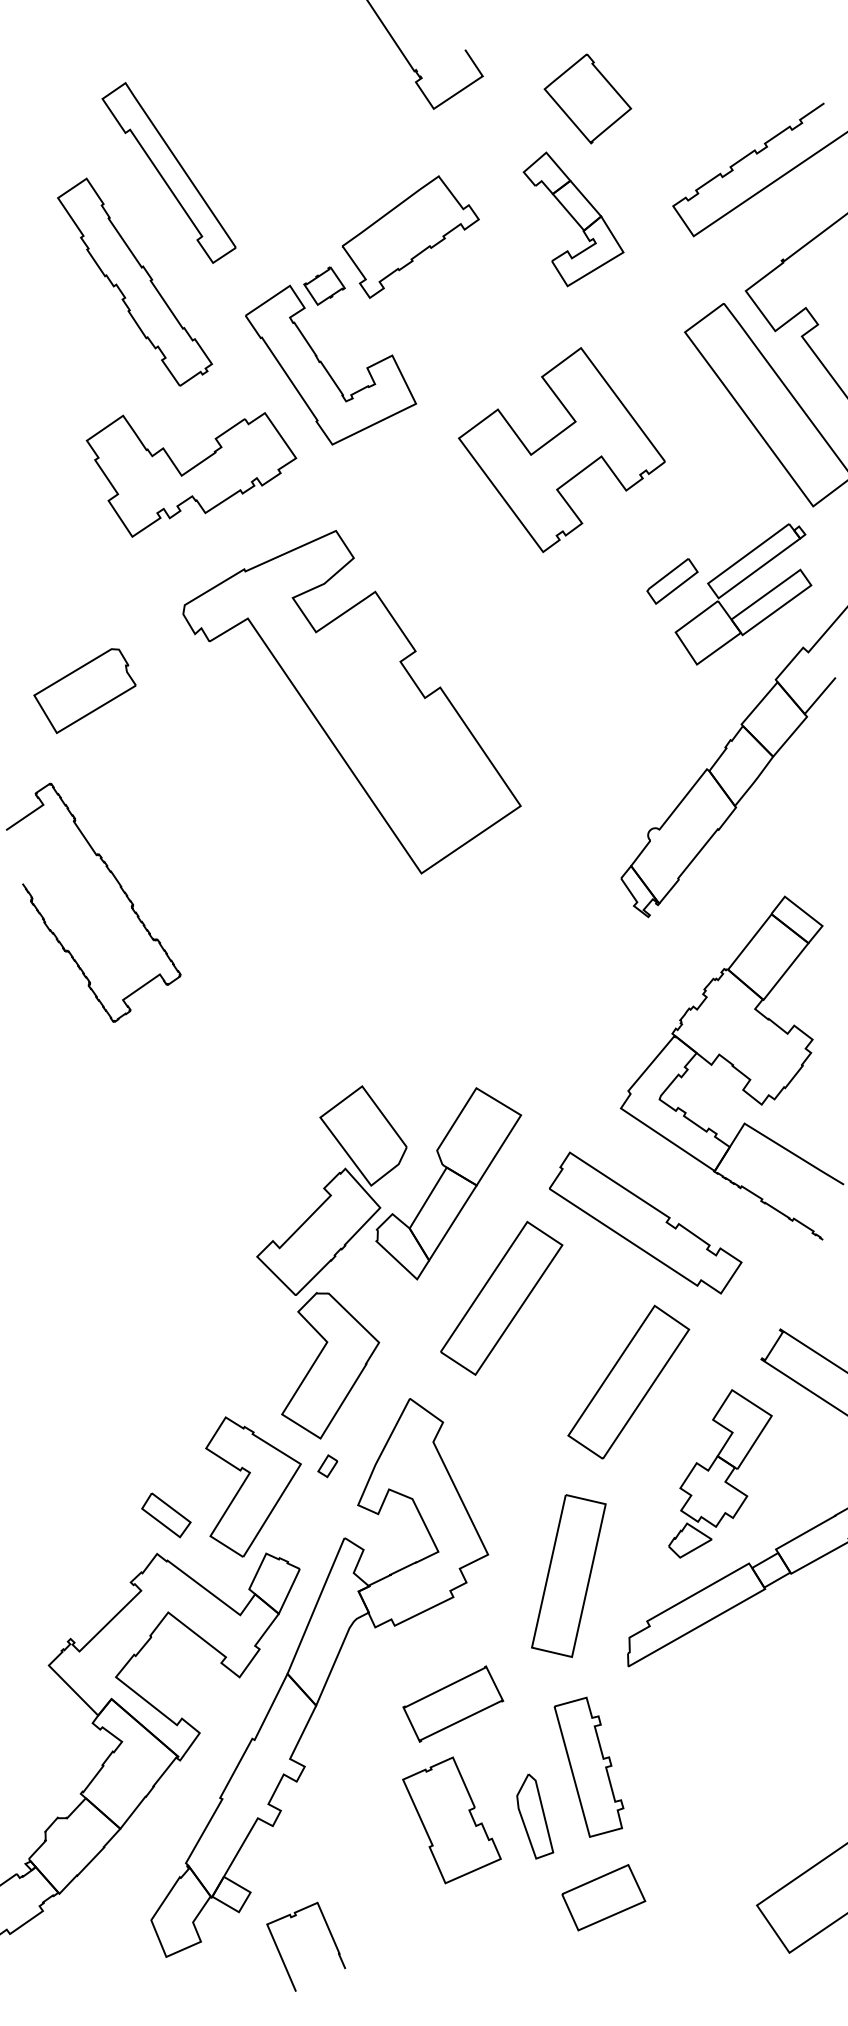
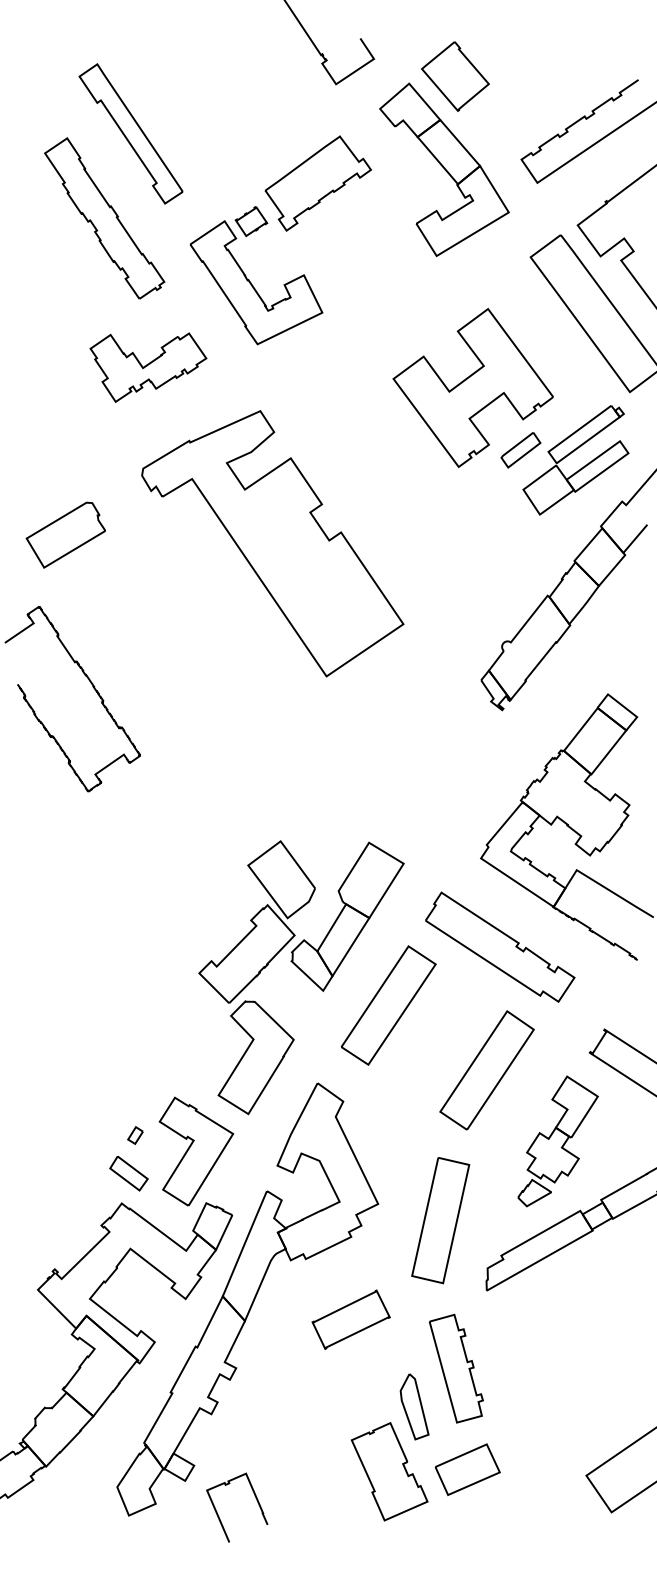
part: (573, 219) -> (444, 169), size x1.67
part: (561, 449) -> (472, 387), moved
part: (191, 474) -> (148, 367), size x0.71
part: (327, 1466) -> (135, 1135), moved
part: (451, 1820) -> (389, 1471), moved

